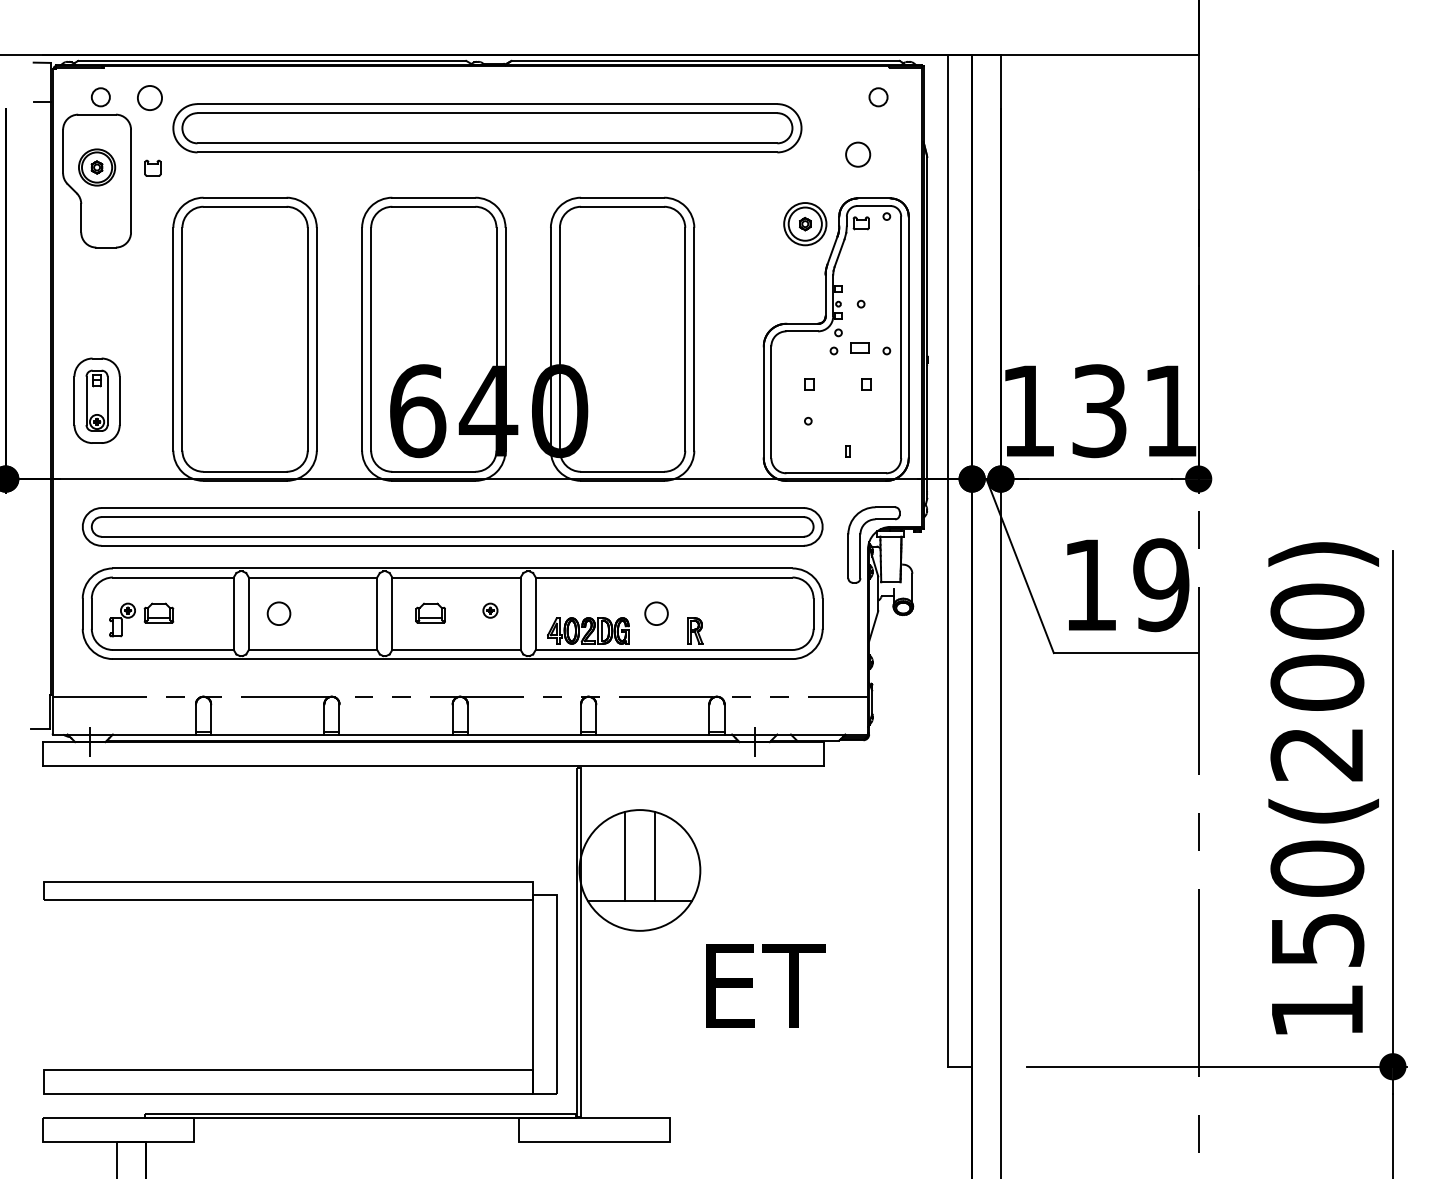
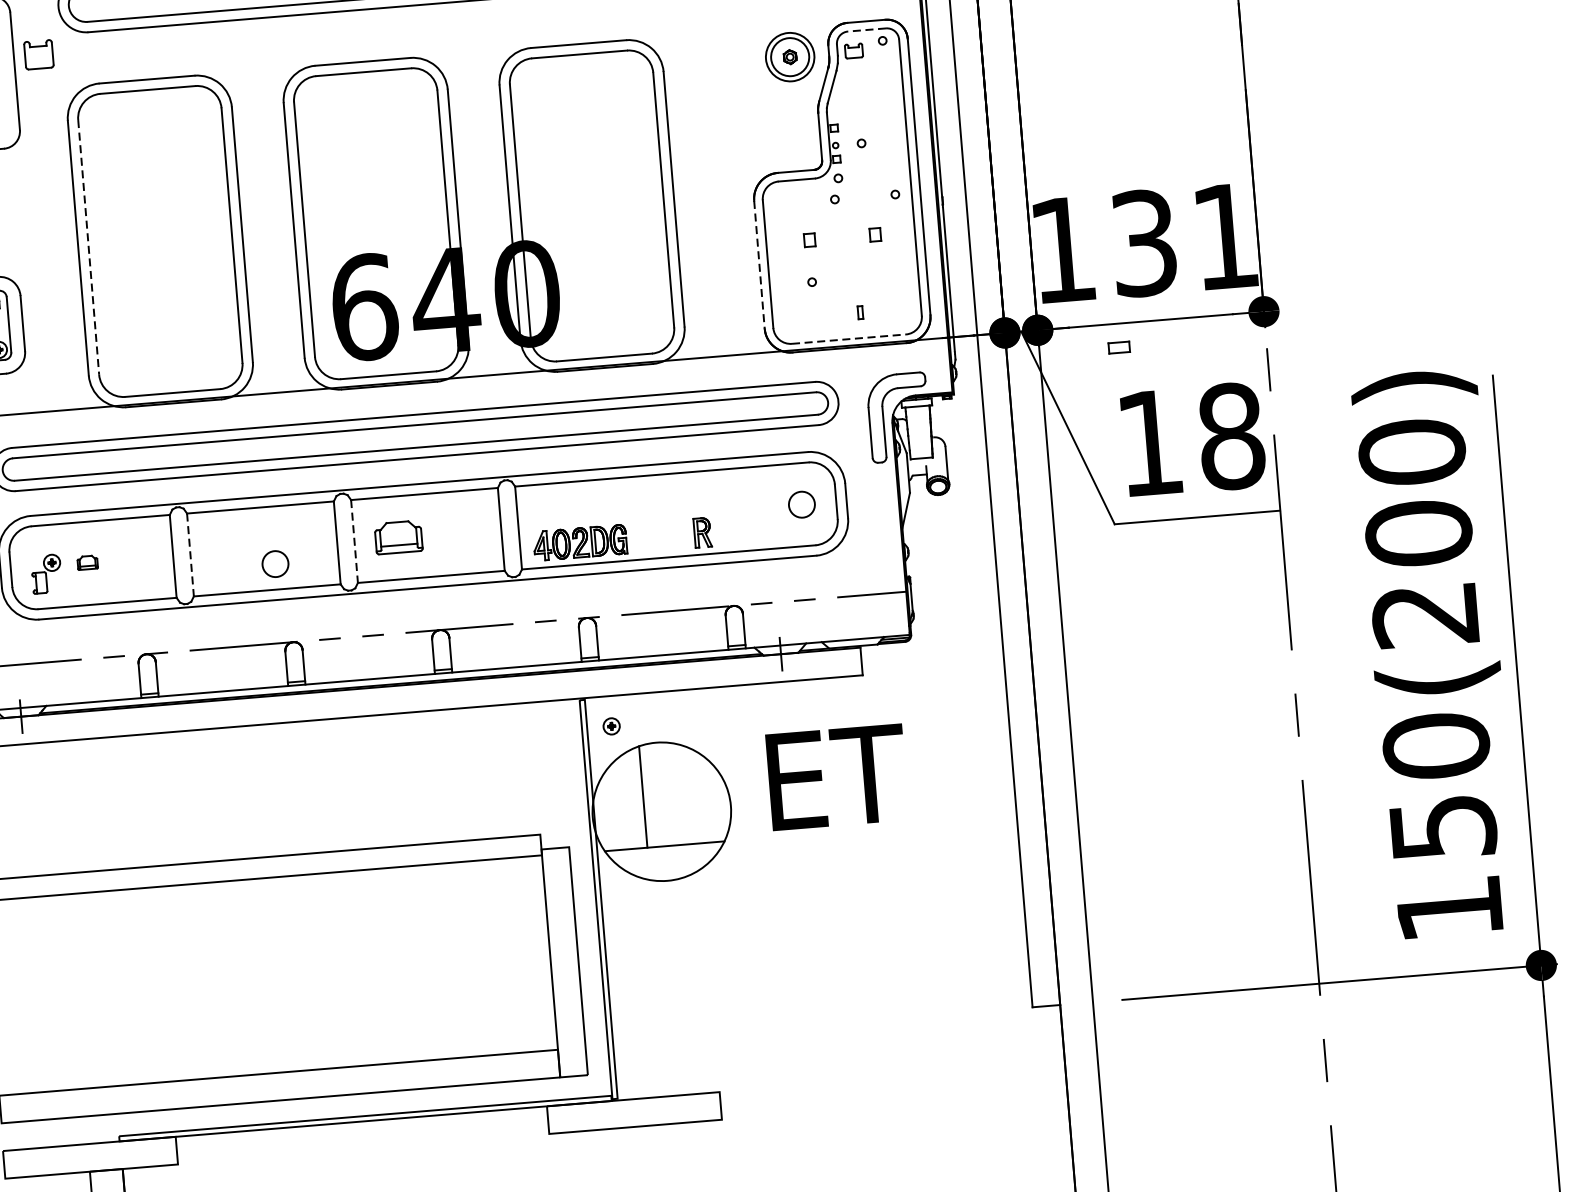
part: (152, 167) -> (38, 53), size x1.6
line: (874, 206) -> (867, 30), solid -> dashed
line: (182, 339) -> (88, 247), solid -> dashed
part: (859, 347) -> (1118, 347), moved
line: (763, 402) -> (759, 265), solid -> dashed
line: (836, 473) -> (849, 339), solid -> dashed
text: (1161, 585) -> (1231, 436), 19 -> 18
part: (490, 610) -> (611, 726), moved
part: (158, 612) -> (87, 562), size x0.6
part: (430, 612) -> (398, 536), size x1.4
circle: (278, 613) -> (274, 563), moved
circle: (656, 613) -> (801, 504), moved
line: (248, 614) -> (190, 555), solid -> dashed
line: (392, 614) -> (354, 542), solid -> dashed
line: (655, 855) -> (678, 793), removed
text: (765, 985) -> (836, 776), moved

